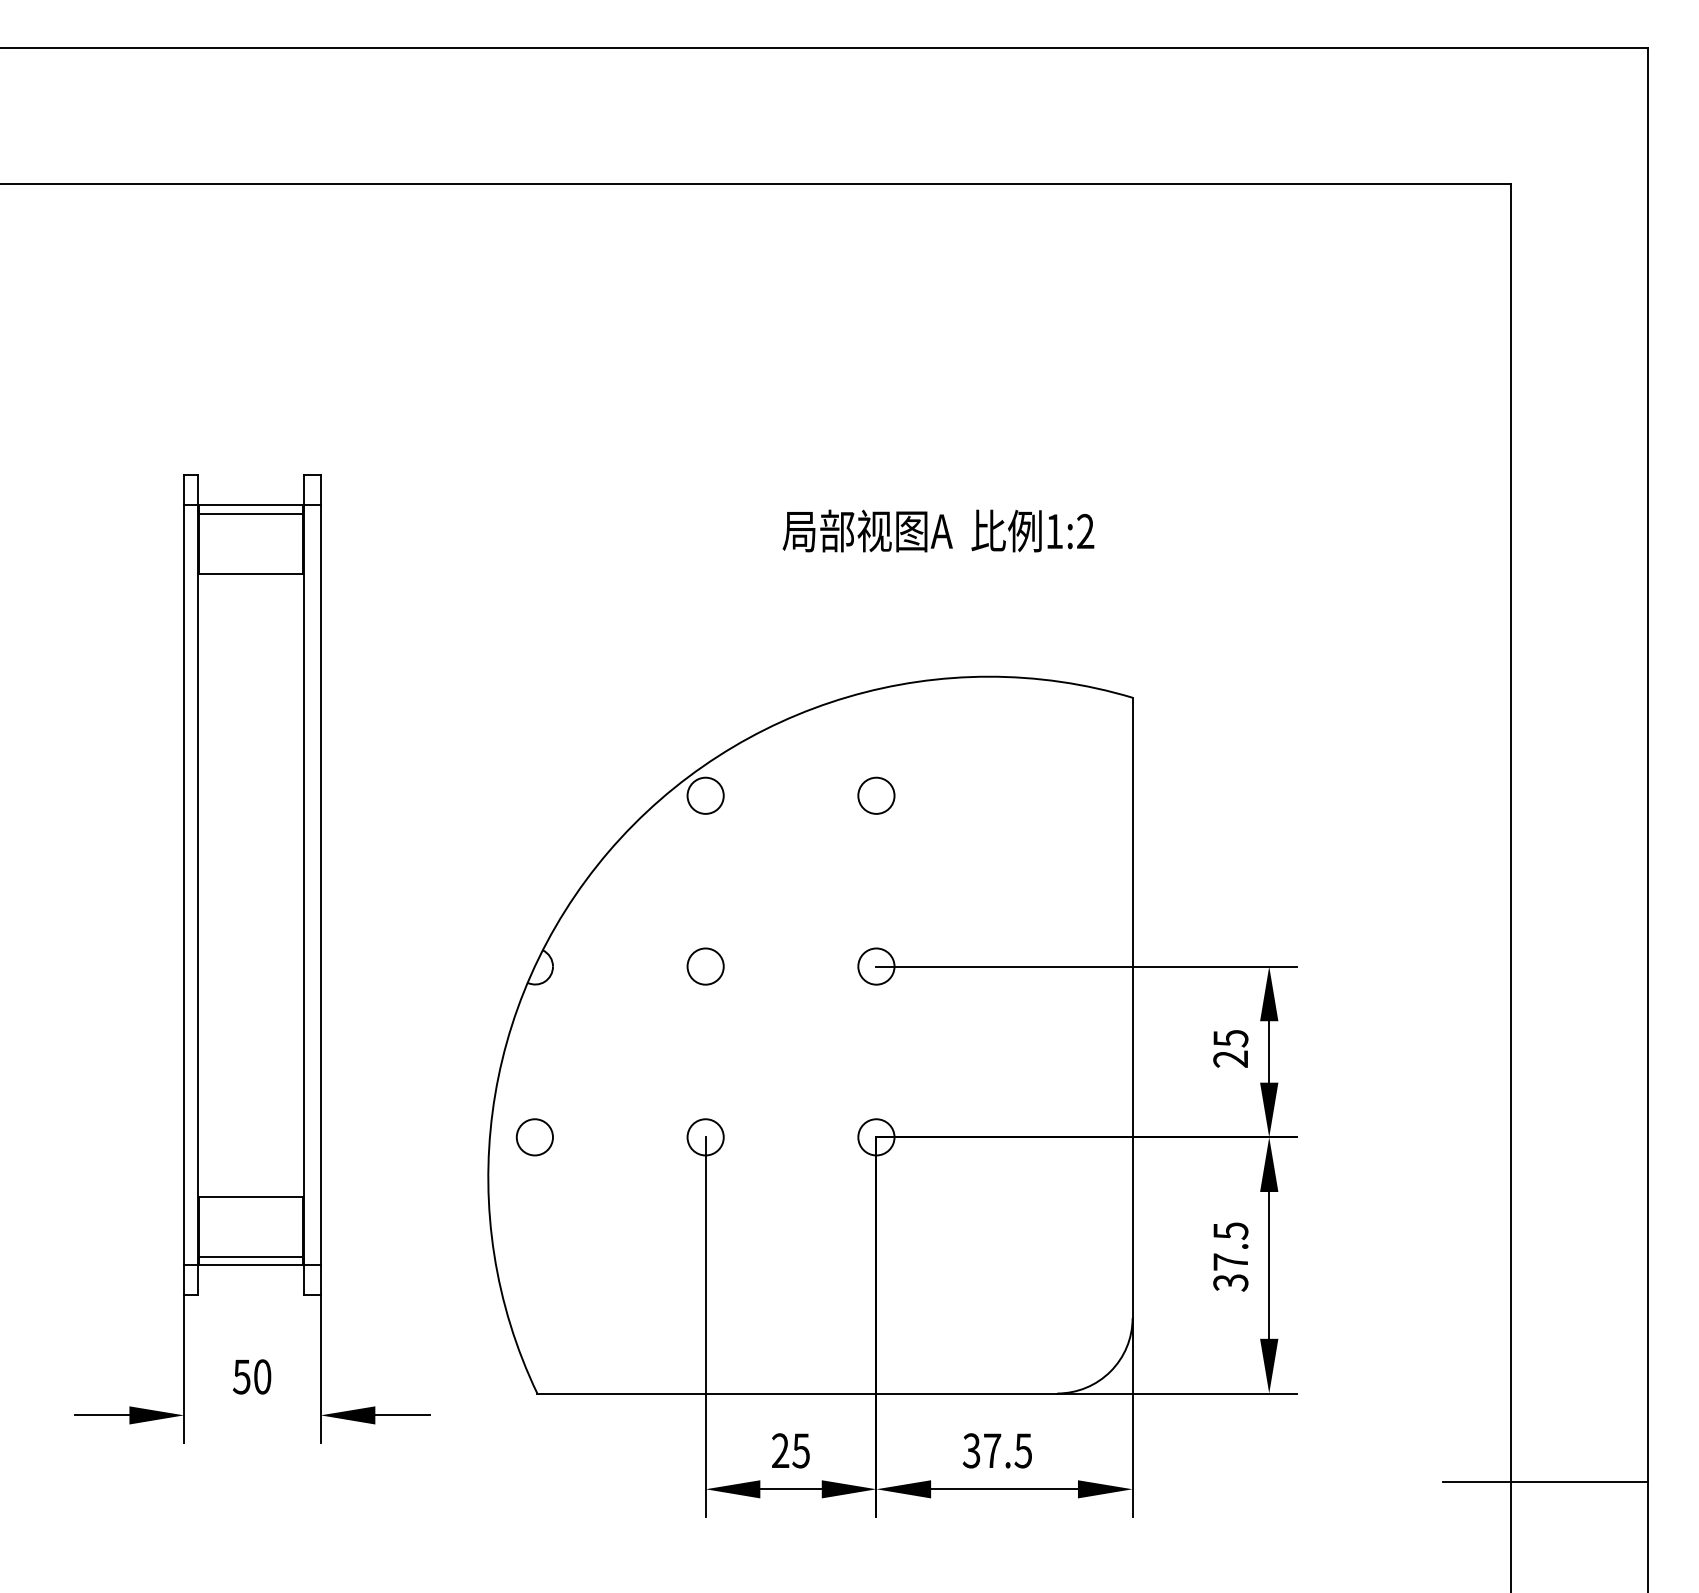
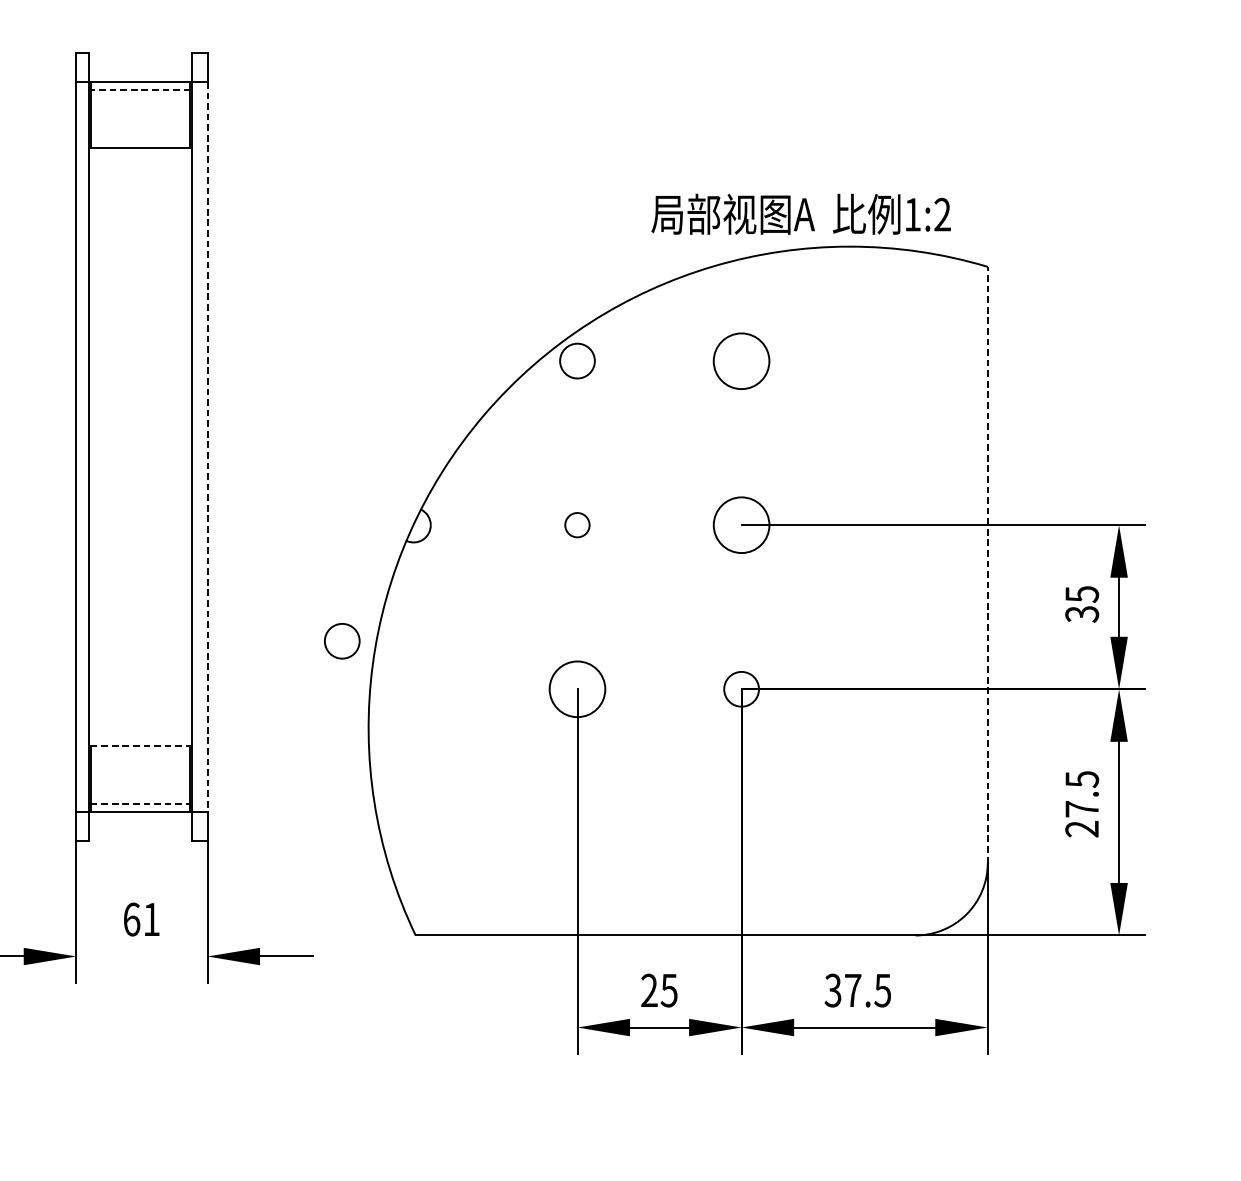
line: (251, 513) -> (141, 89), solid -> dashed
text: (938, 530) -> (801, 213), moved
circle: (876, 795) -> (741, 360), size x1.6
line: (320, 885) -> (207, 447), solid -> dashed
circle: (705, 966) -> (577, 525), size x0.7
circle: (876, 966) -> (741, 525), size x1.6
line: (1132, 1007) -> (987, 564), solid -> dashed
text: (1231, 1059) -> (1082, 614), 25 -> 35
circle: (534, 1137) -> (341, 641), moved
circle: (705, 1137) -> (577, 689), size x1.6
line: (251, 1196) -> (141, 746), solid -> dashed
line: (251, 1256) -> (141, 803), solid -> dashed
text: (1231, 1282) -> (1082, 828), 37.5 -> 27.5
text: (252, 1376) -> (141, 919), 50 -> 61

